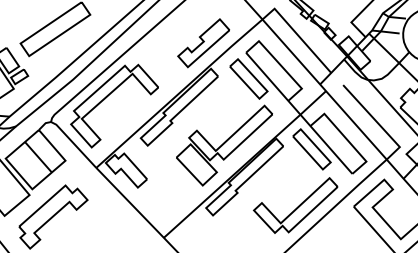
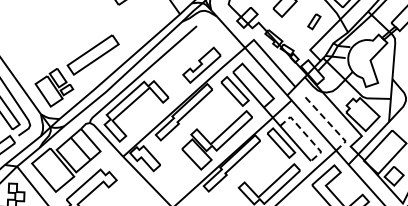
line: (377, 122) -> (329, 123), solid -> dashed
line: (346, 137) -> (306, 134), solid -> dashed

